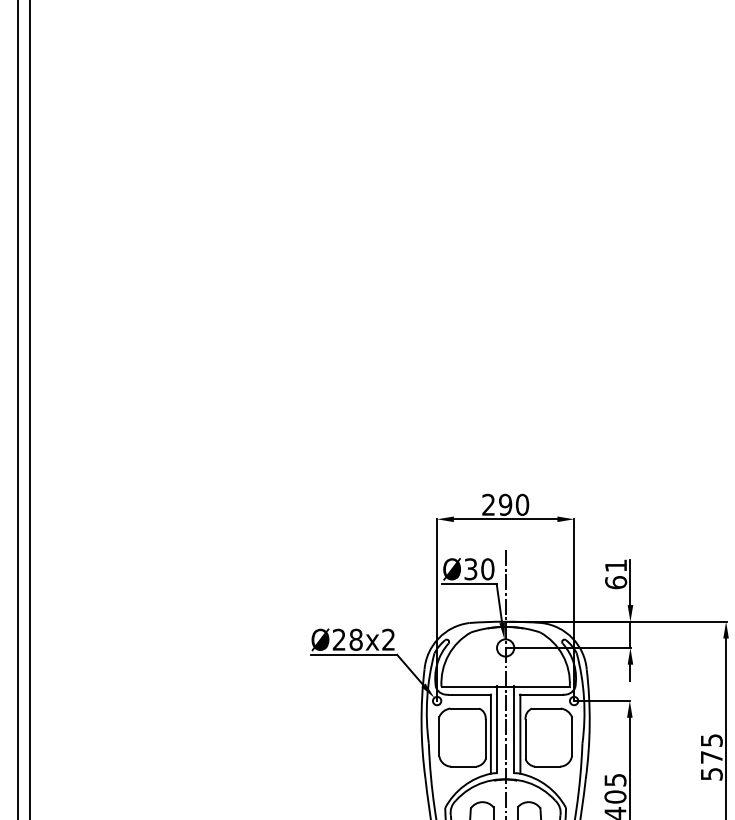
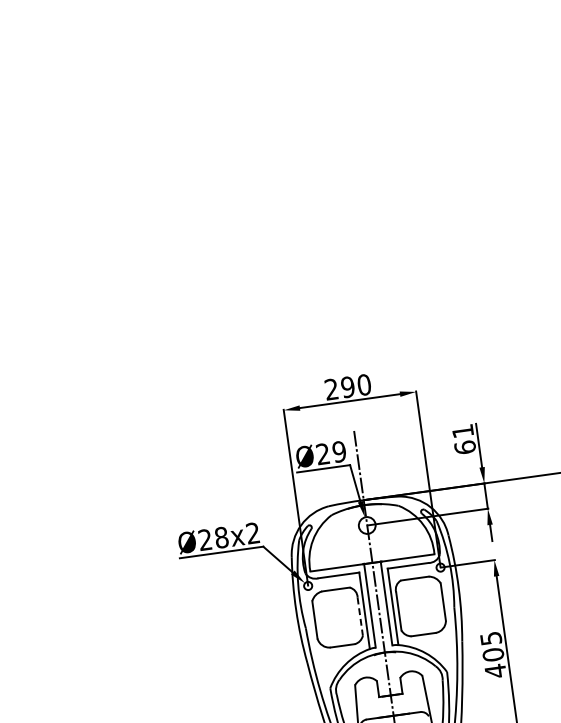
text: (479, 569) -> (331, 453), Ø30 -> Ø29
line: (485, 739) -> (360, 616), solid -> dashed

